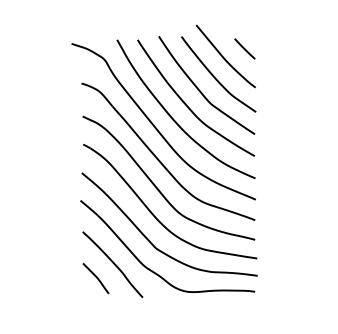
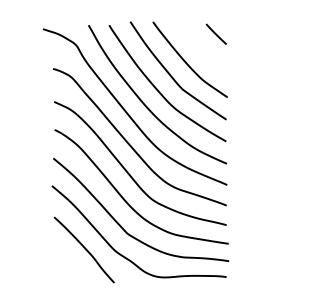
curve: (224, 57) -> (195, 42), removed
curve: (95, 277) -> (66, 262), removed

